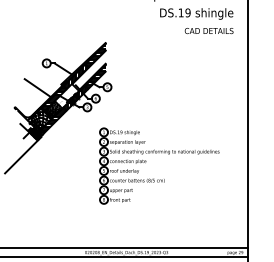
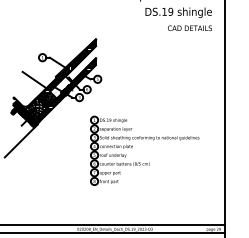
hatch: (22, 121) -> (20, 110), added

